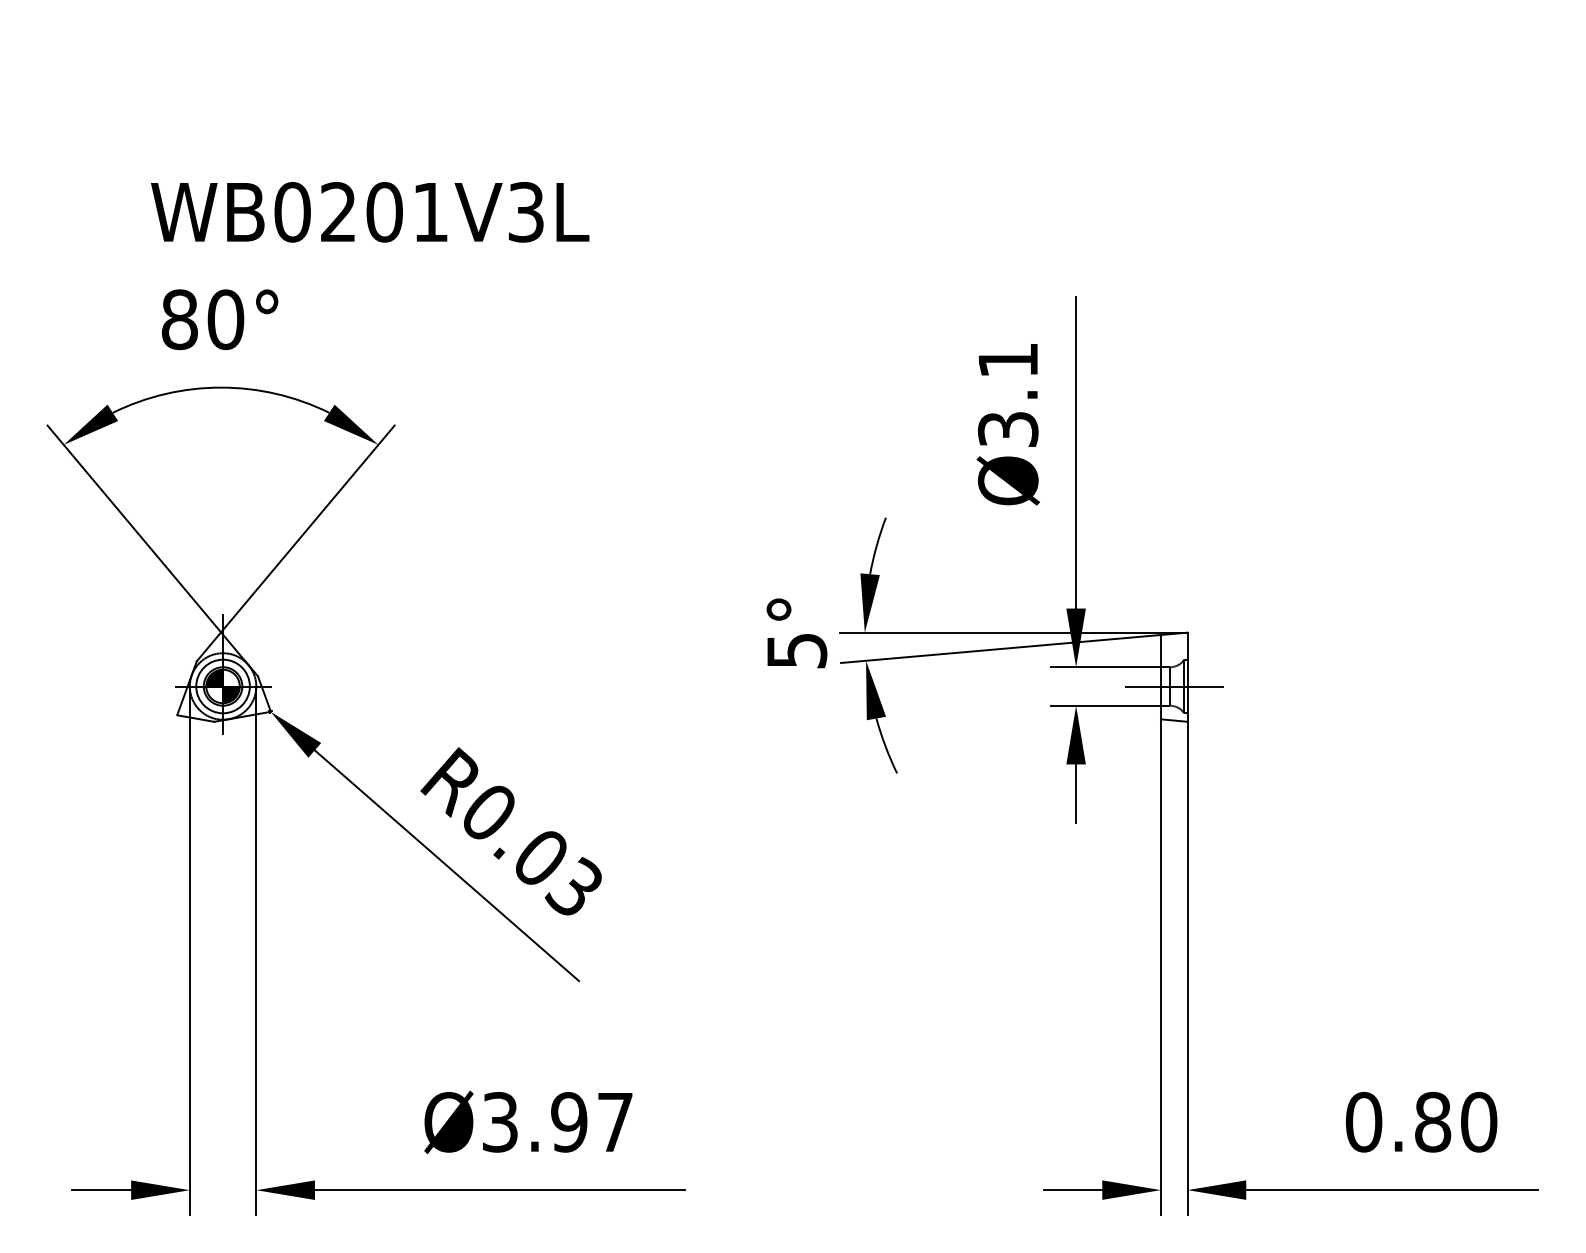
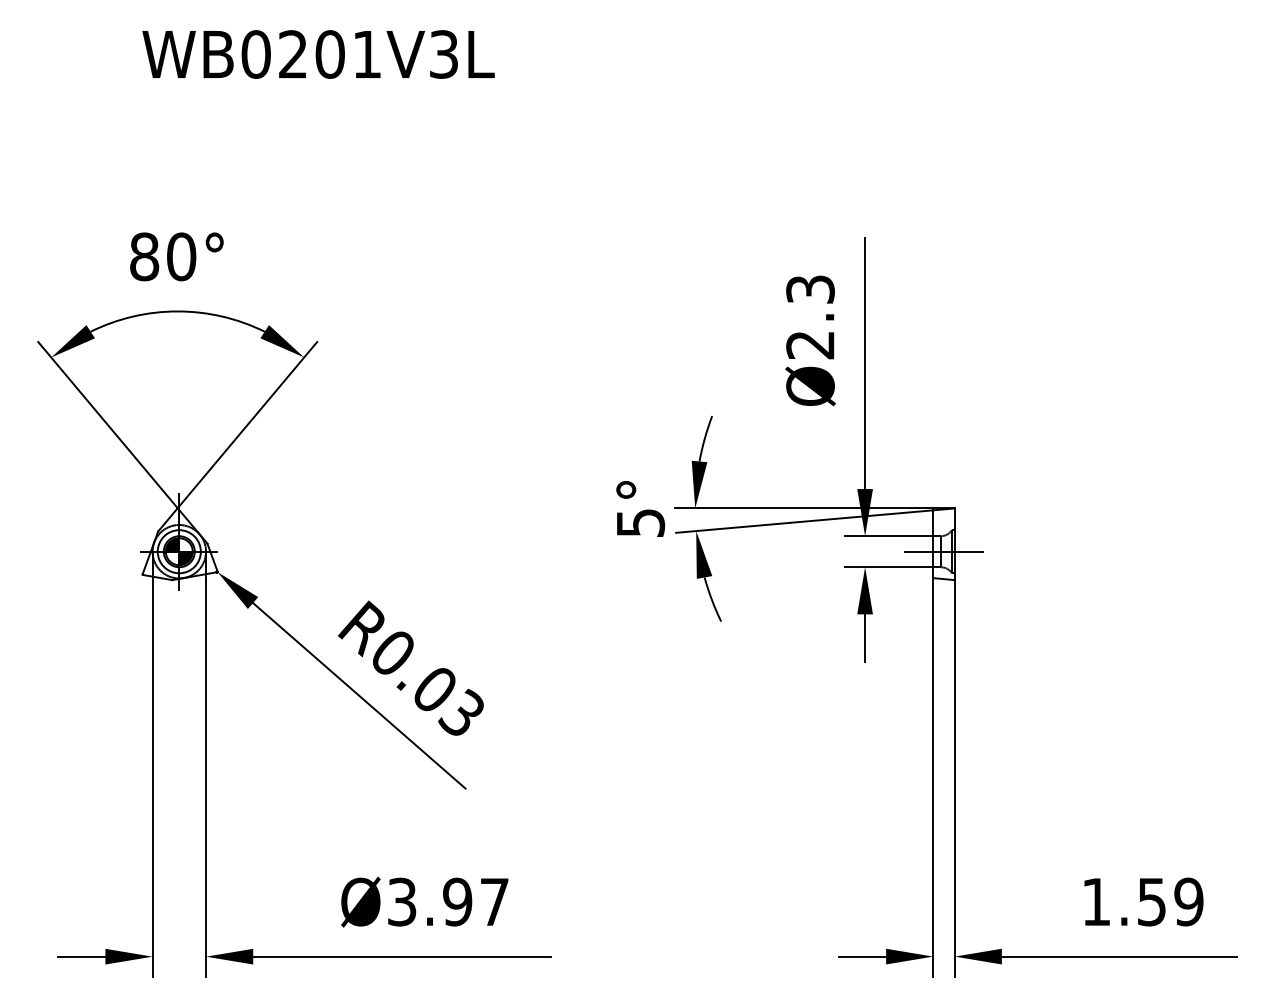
text: (370, 212) -> (318, 54), moved
text: (1008, 395) -> (810, 317), Ø3.1 -> Ø2.3
text: (1421, 1121) -> (1142, 901), 0.80 -> 1.59

